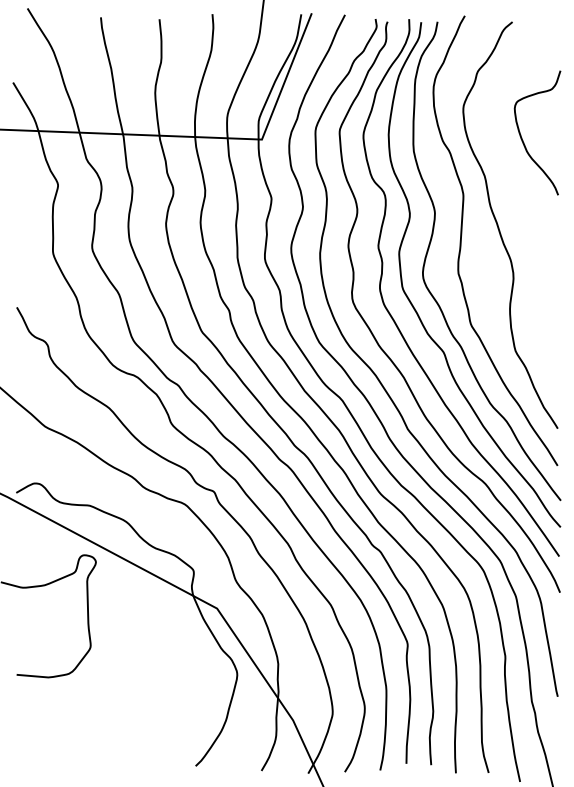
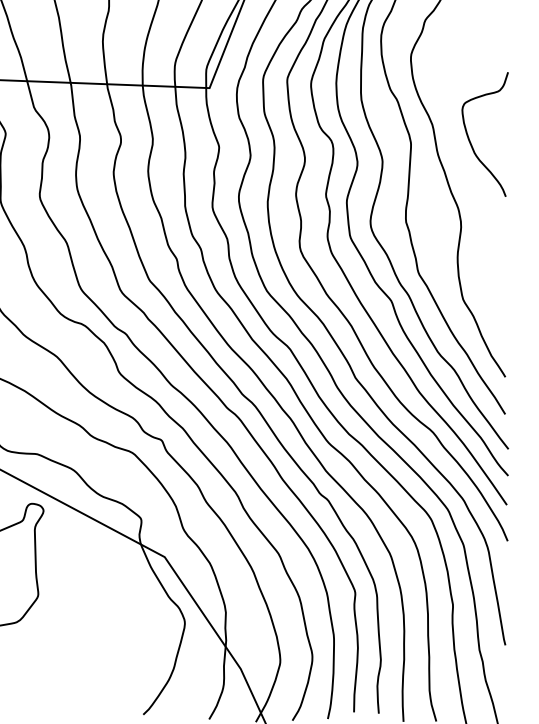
curve: (522, 137) -> (470, 139), moved

